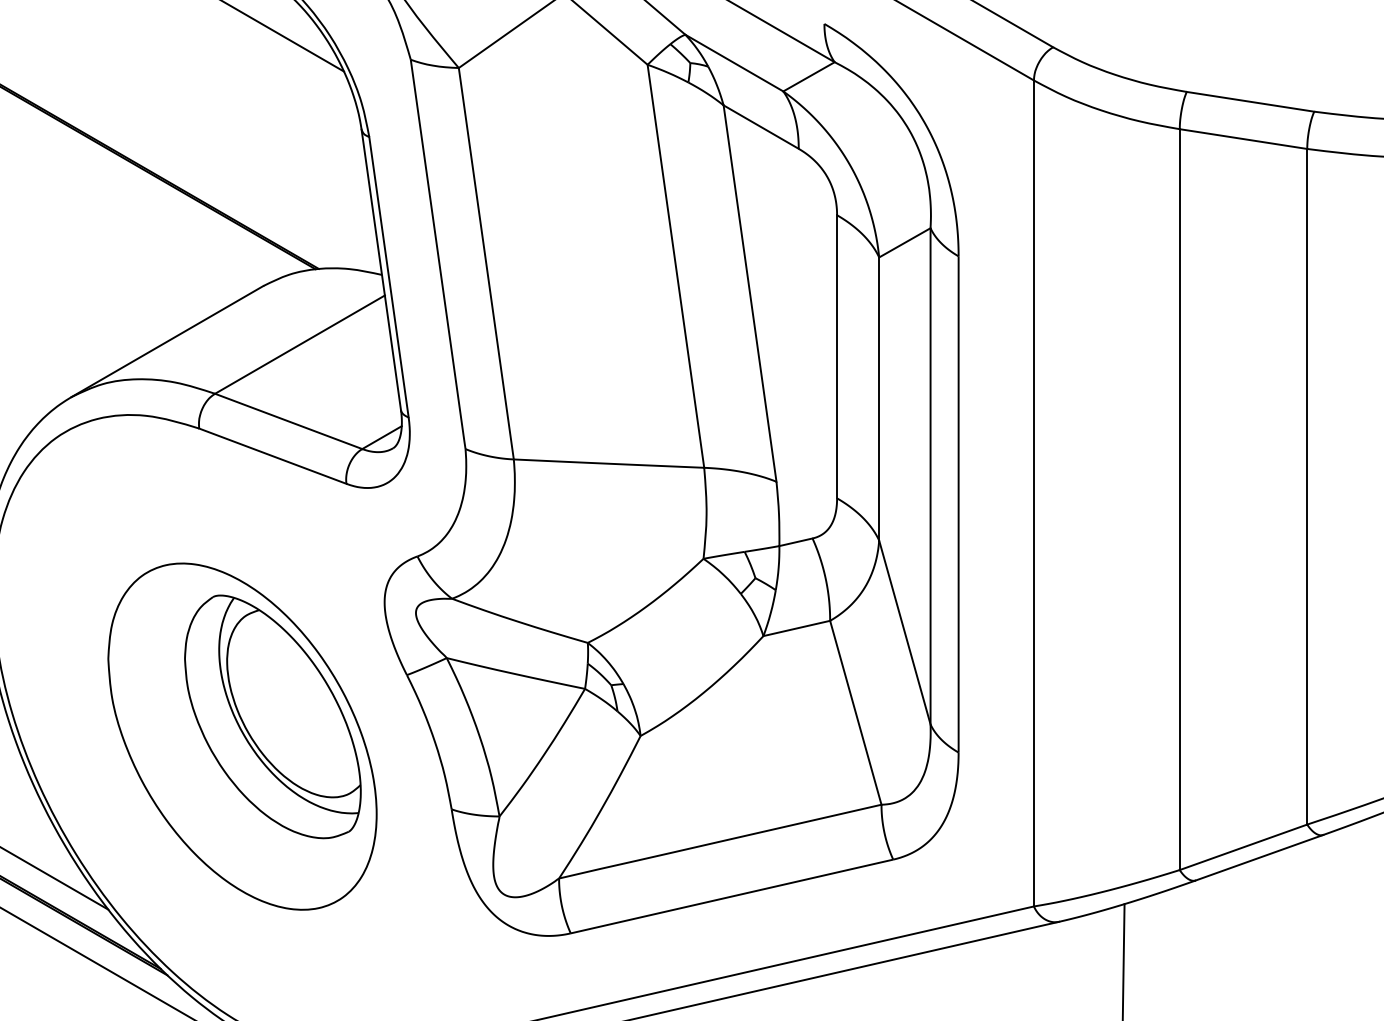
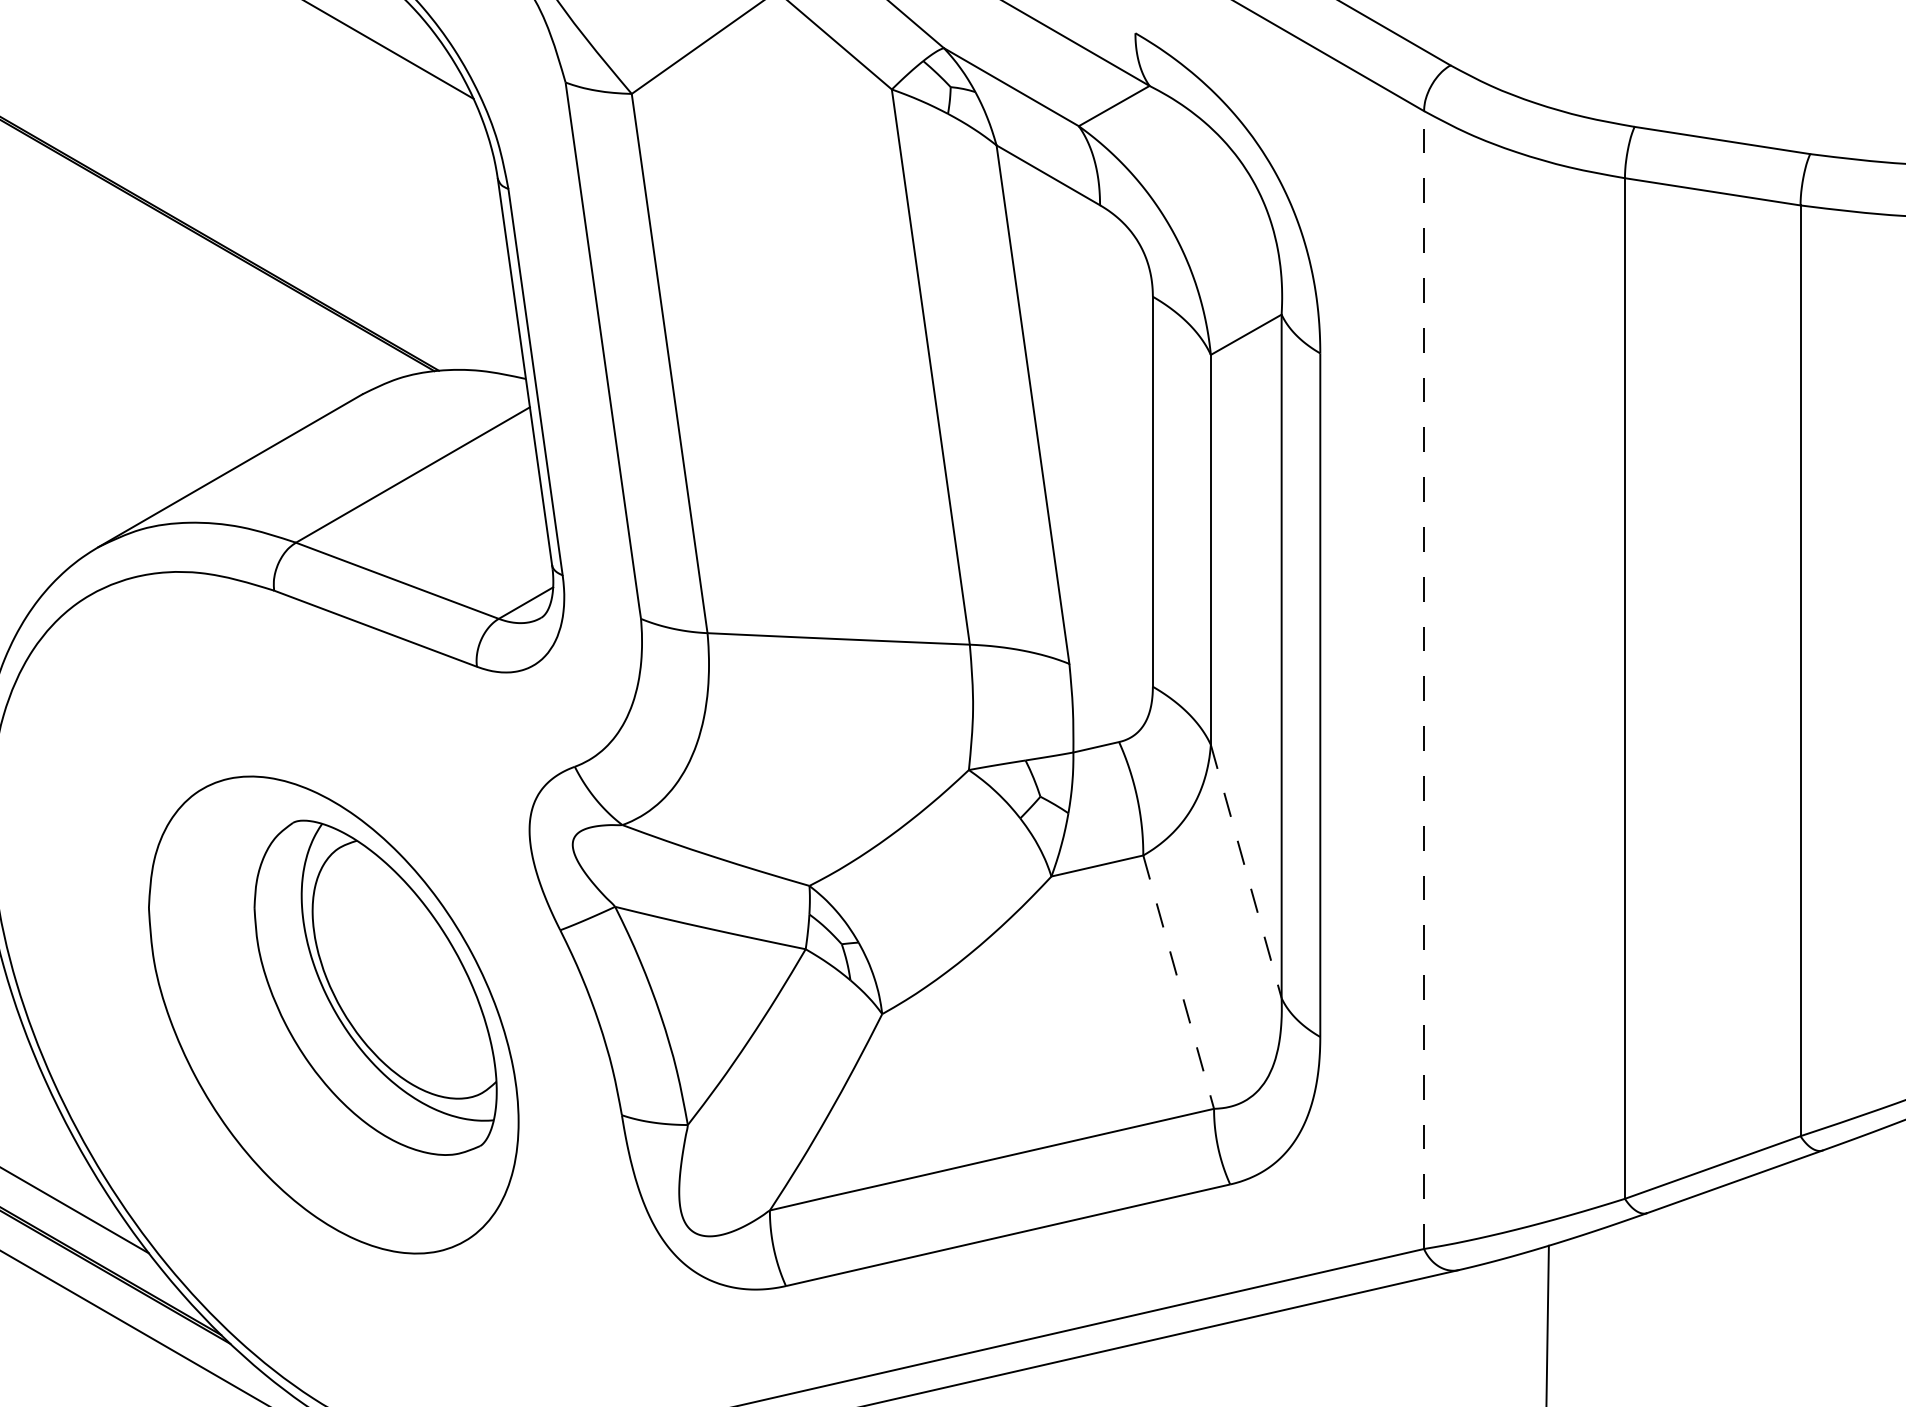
line: (1034, 493) -> (1424, 680), solid -> dashed
line: (905, 632) -> (1246, 871), solid -> dashed
line: (855, 713) -> (1178, 982), solid -> dashed

